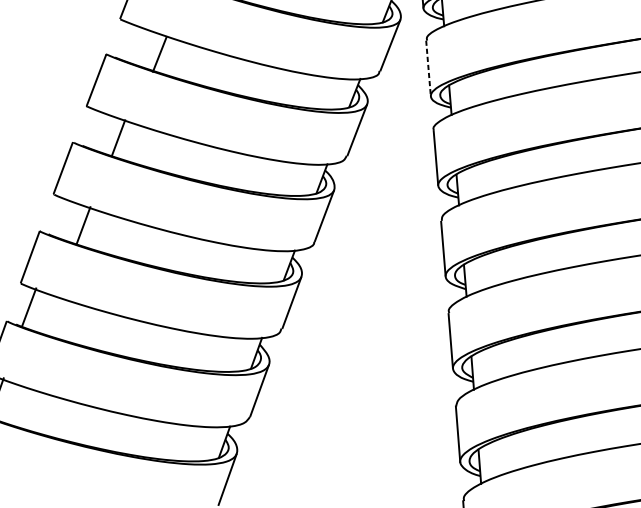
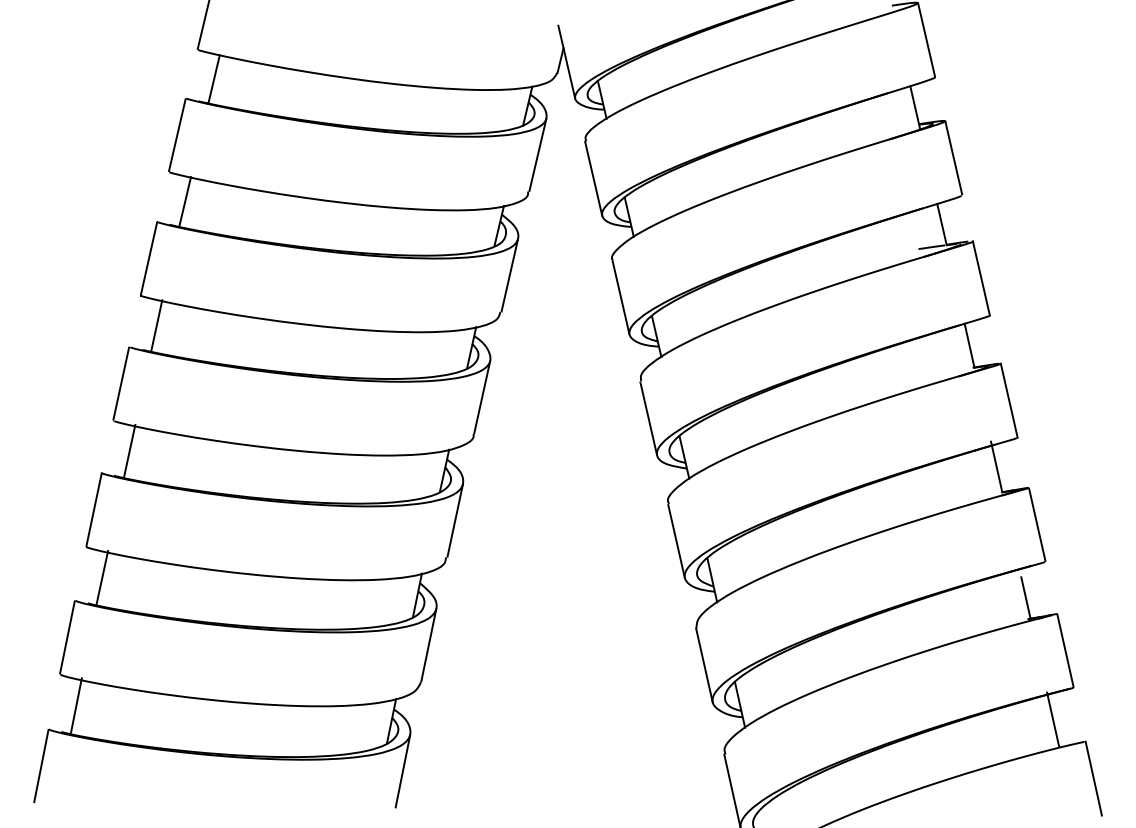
line: (160, 54) -> (185, 201), moved
line: (428, 68) -> (593, 178), dashed -> solid
line: (118, 138) -> (156, 325), moved
line: (83, 225) -> (129, 451), moved

